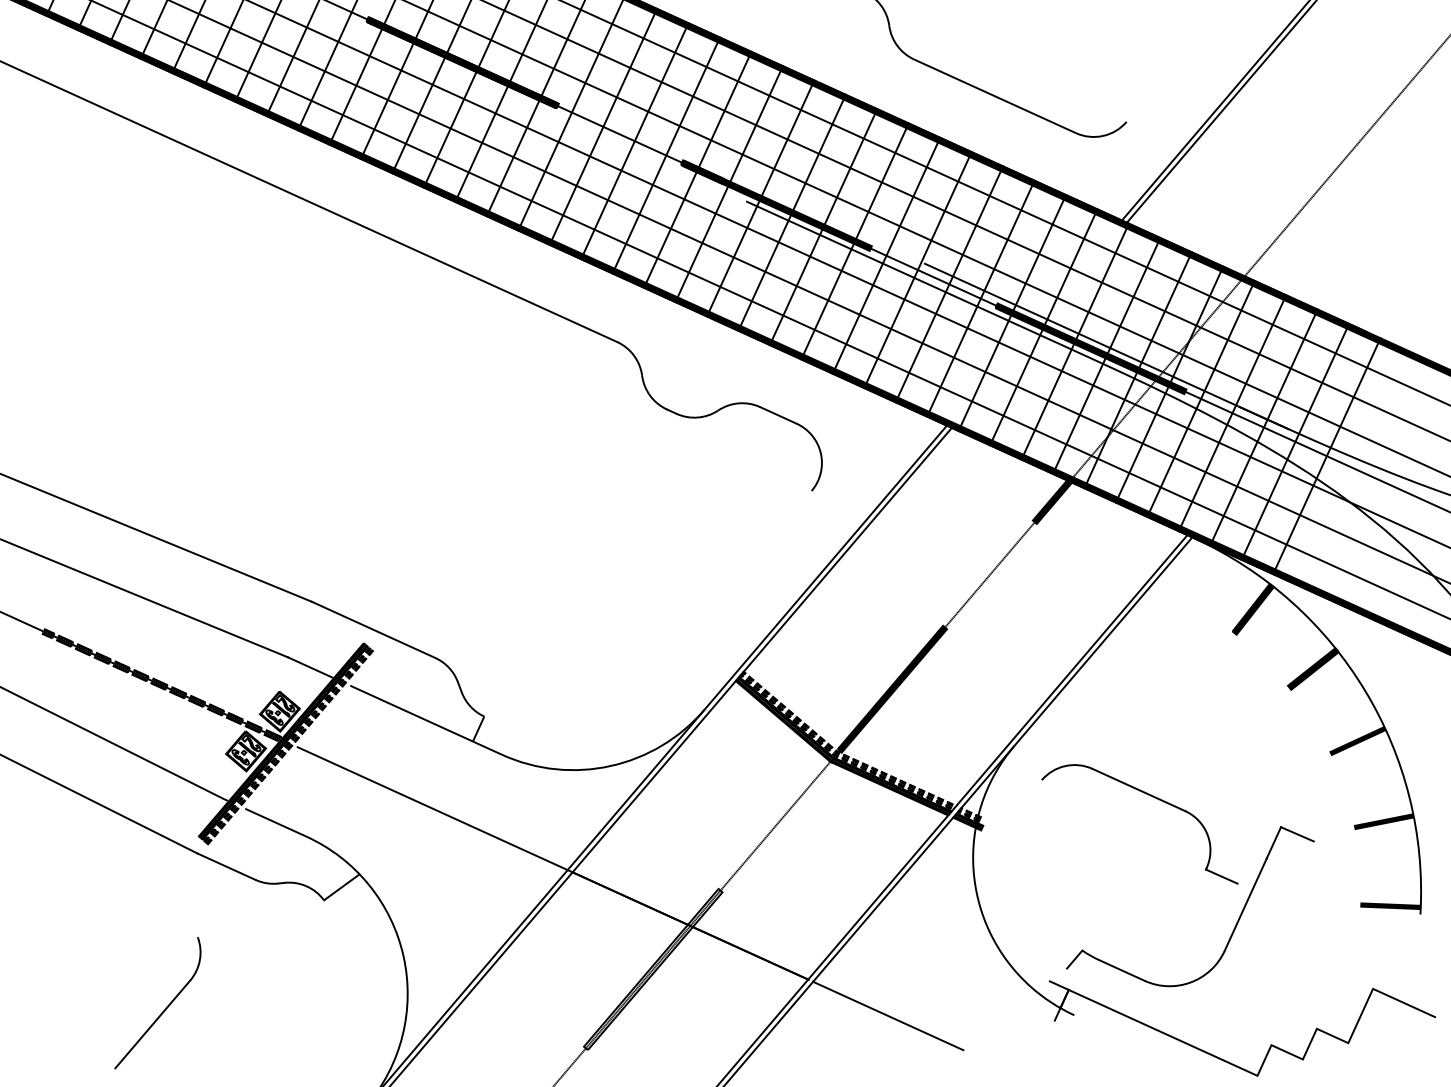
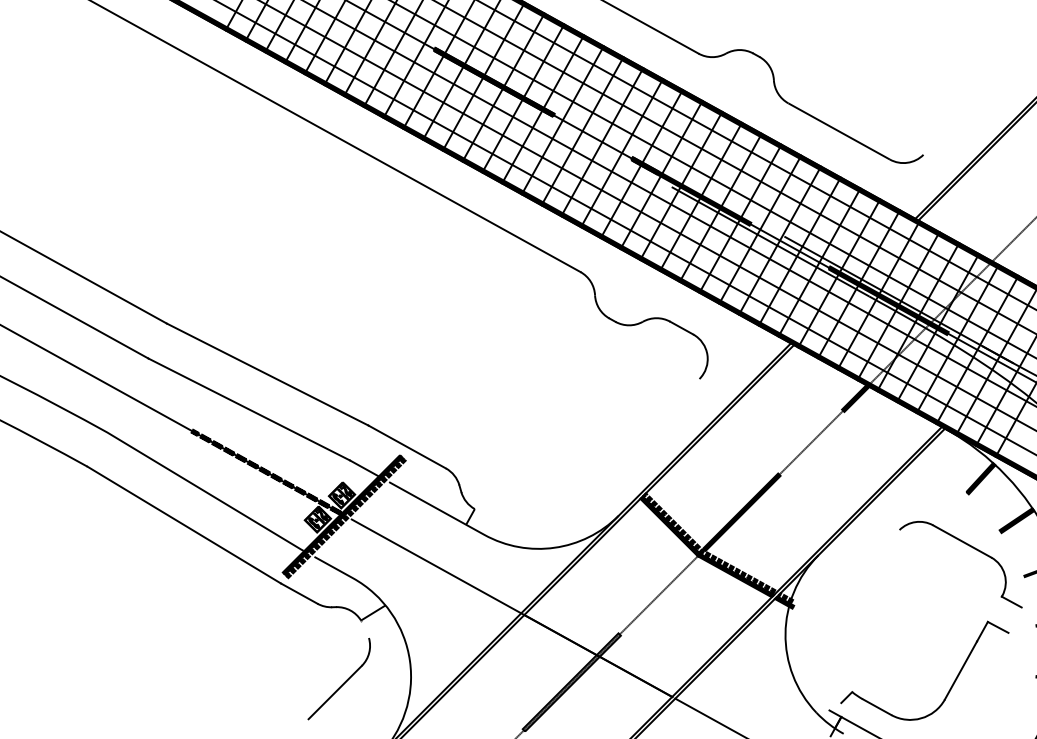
part: (1152, 798) -> (970, 547), moved
part: (156, 1004) -> (338, 679), moved

